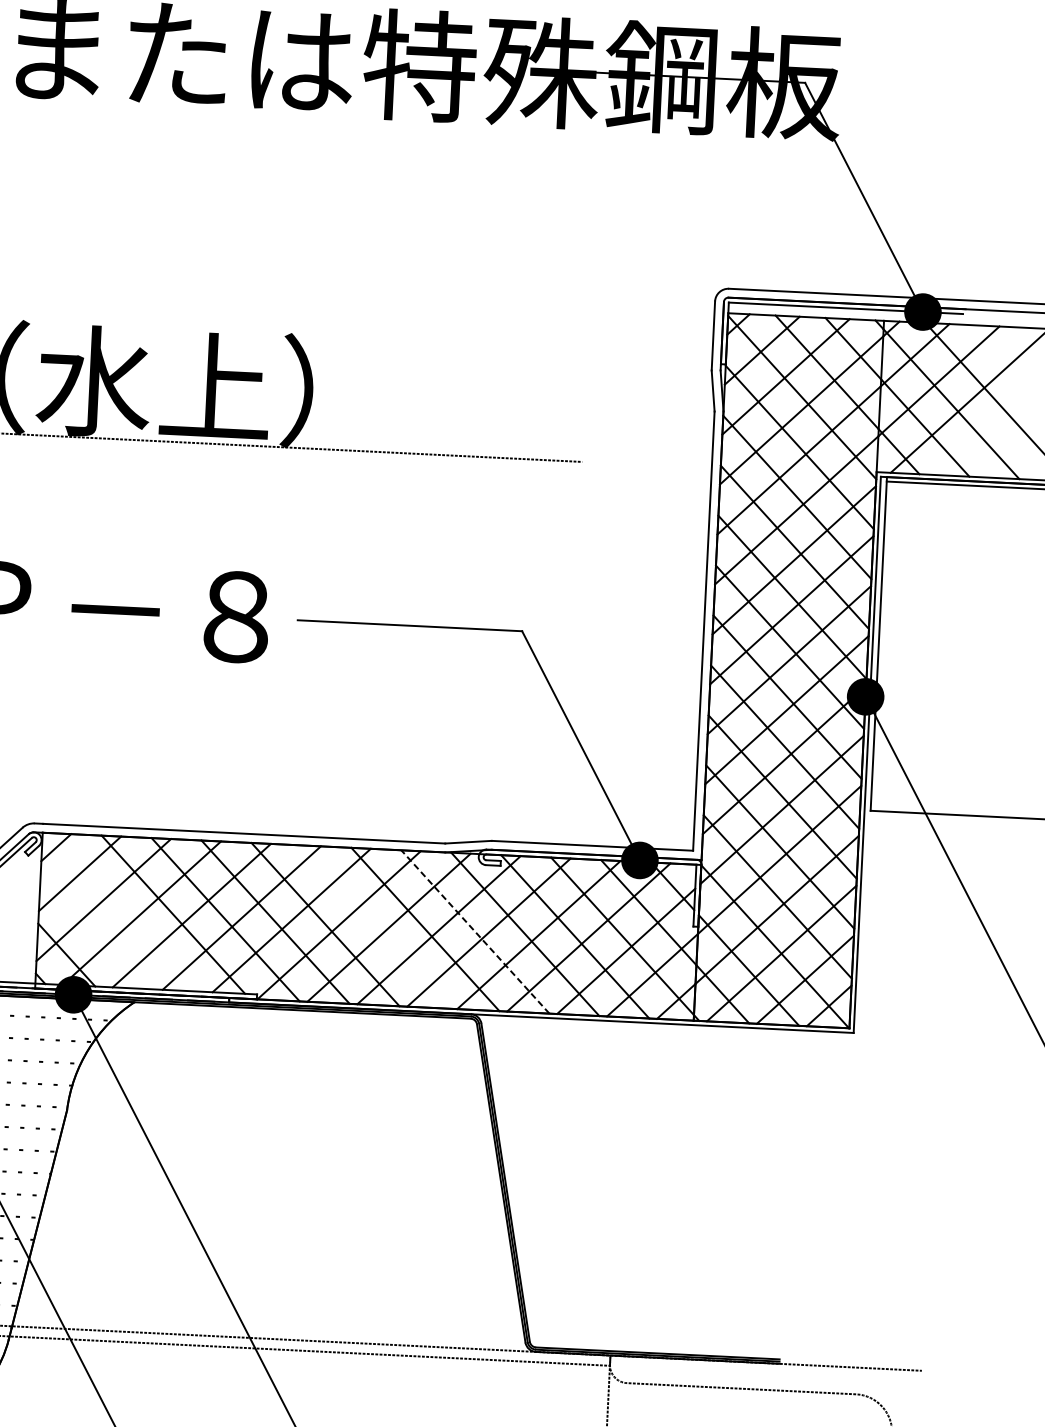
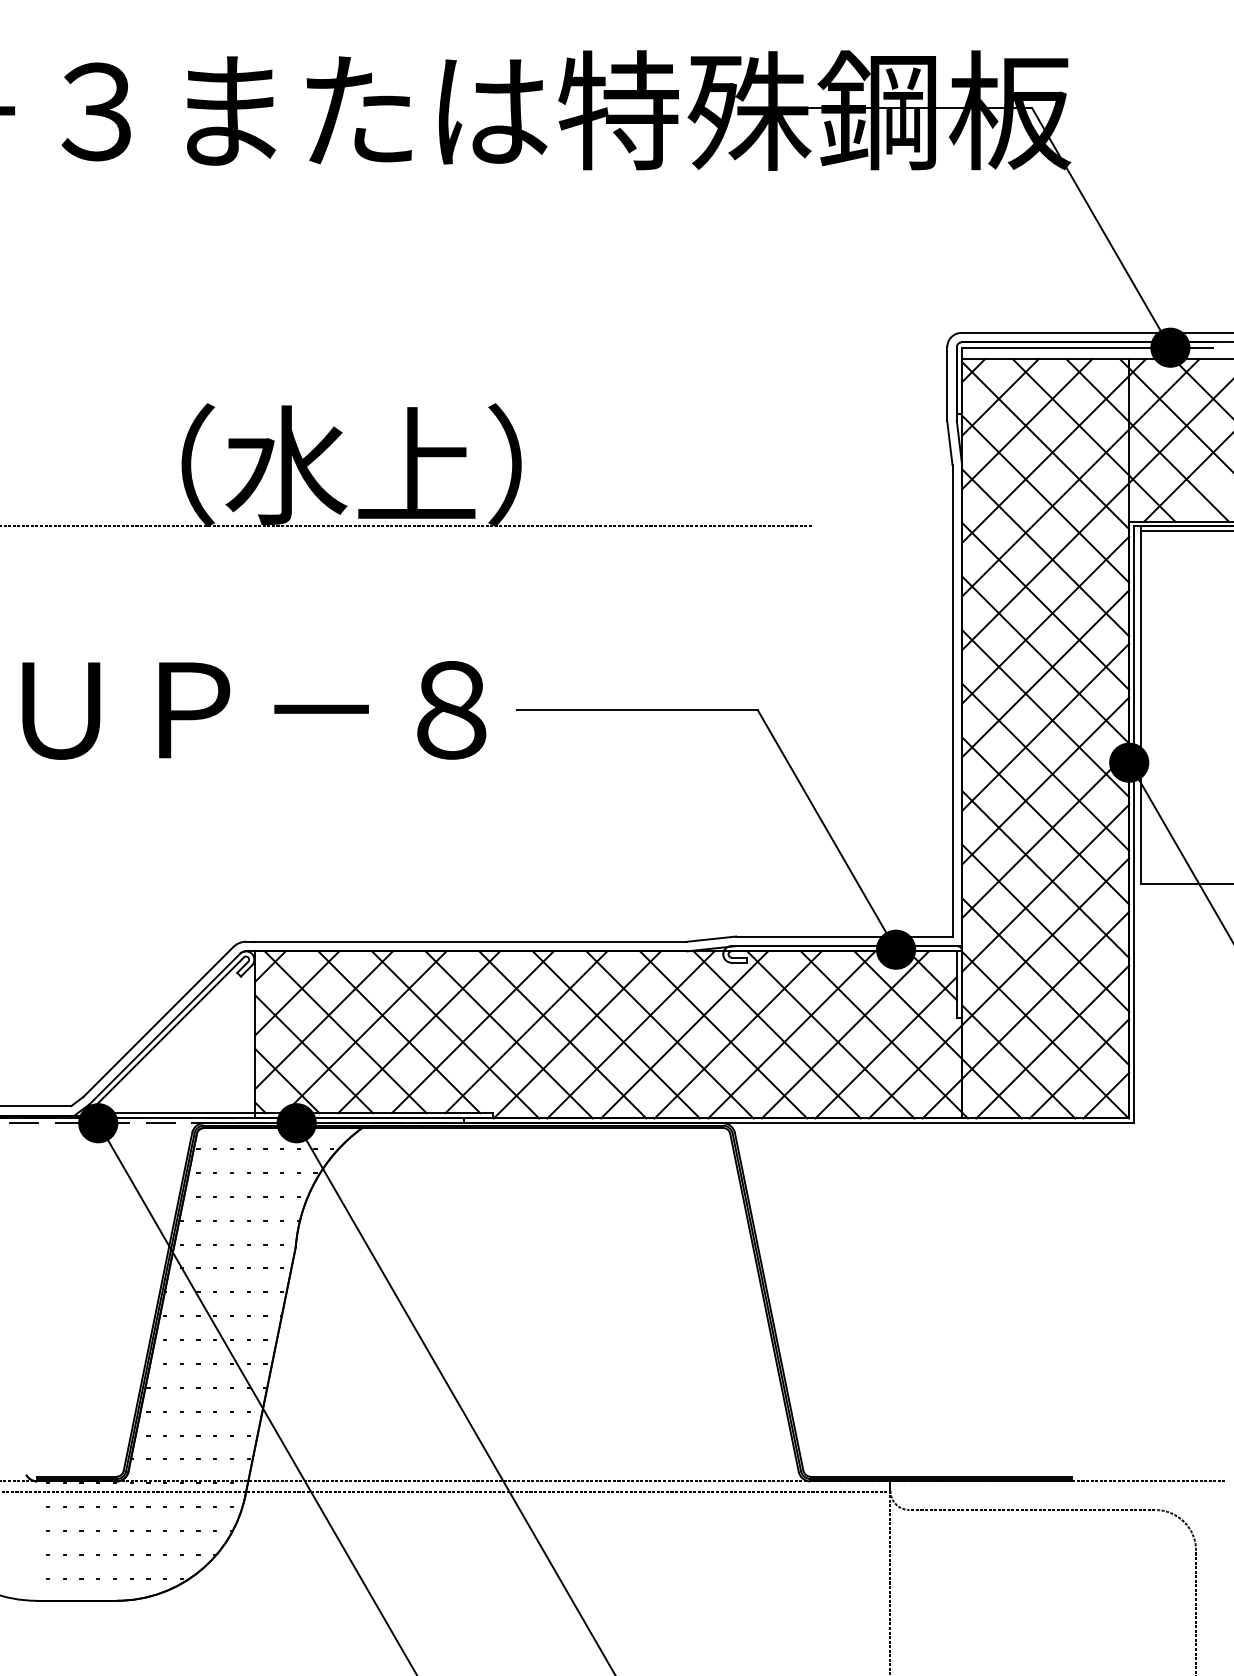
line: (123, 912) -> (345, 1032), added
line: (374, 926) -> (615, 1034), added
line: (93, 931) -> (314, 1054), added
line: (475, 931) -> (723, 1034), dashed -> solid

